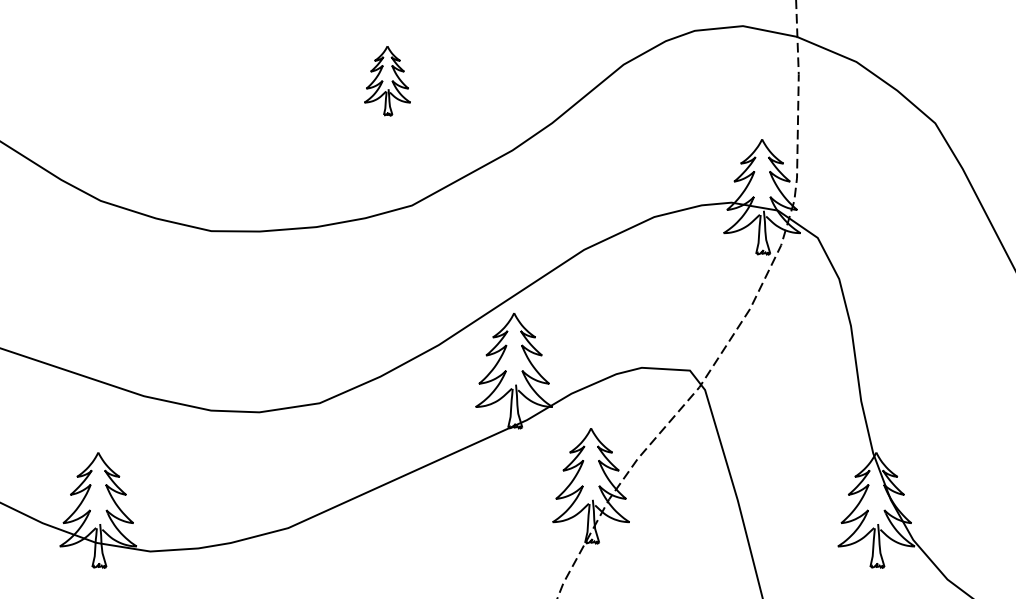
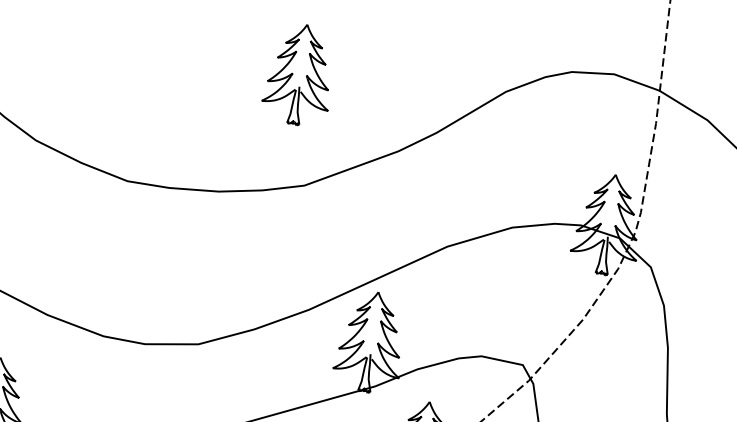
part: (387, 80) -> (299, 74), size x1.67

